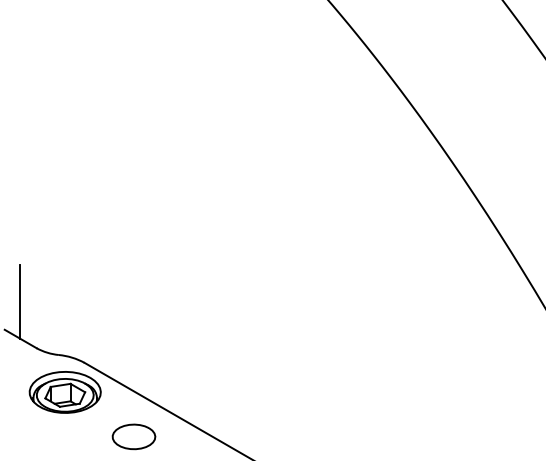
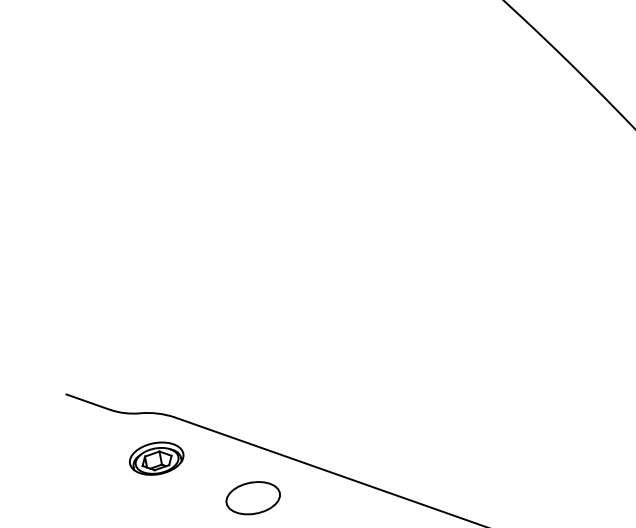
line: (20, 301) -> (79, 355), removed
part: (64, 392) -> (155, 458), size x0.6

